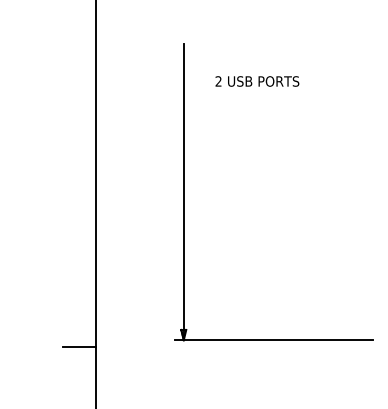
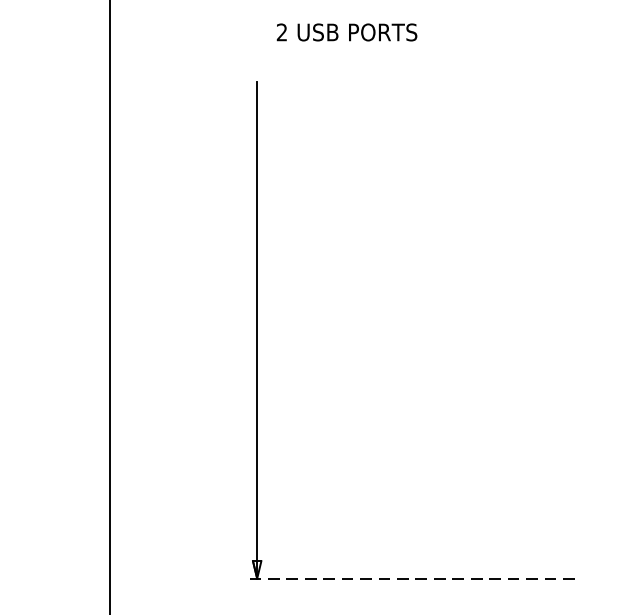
text: (257, 81) -> (347, 32), moved
line: (274, 340) -> (409, 578), solid -> dashed
line: (78, 346) -> (80, 589), removed

